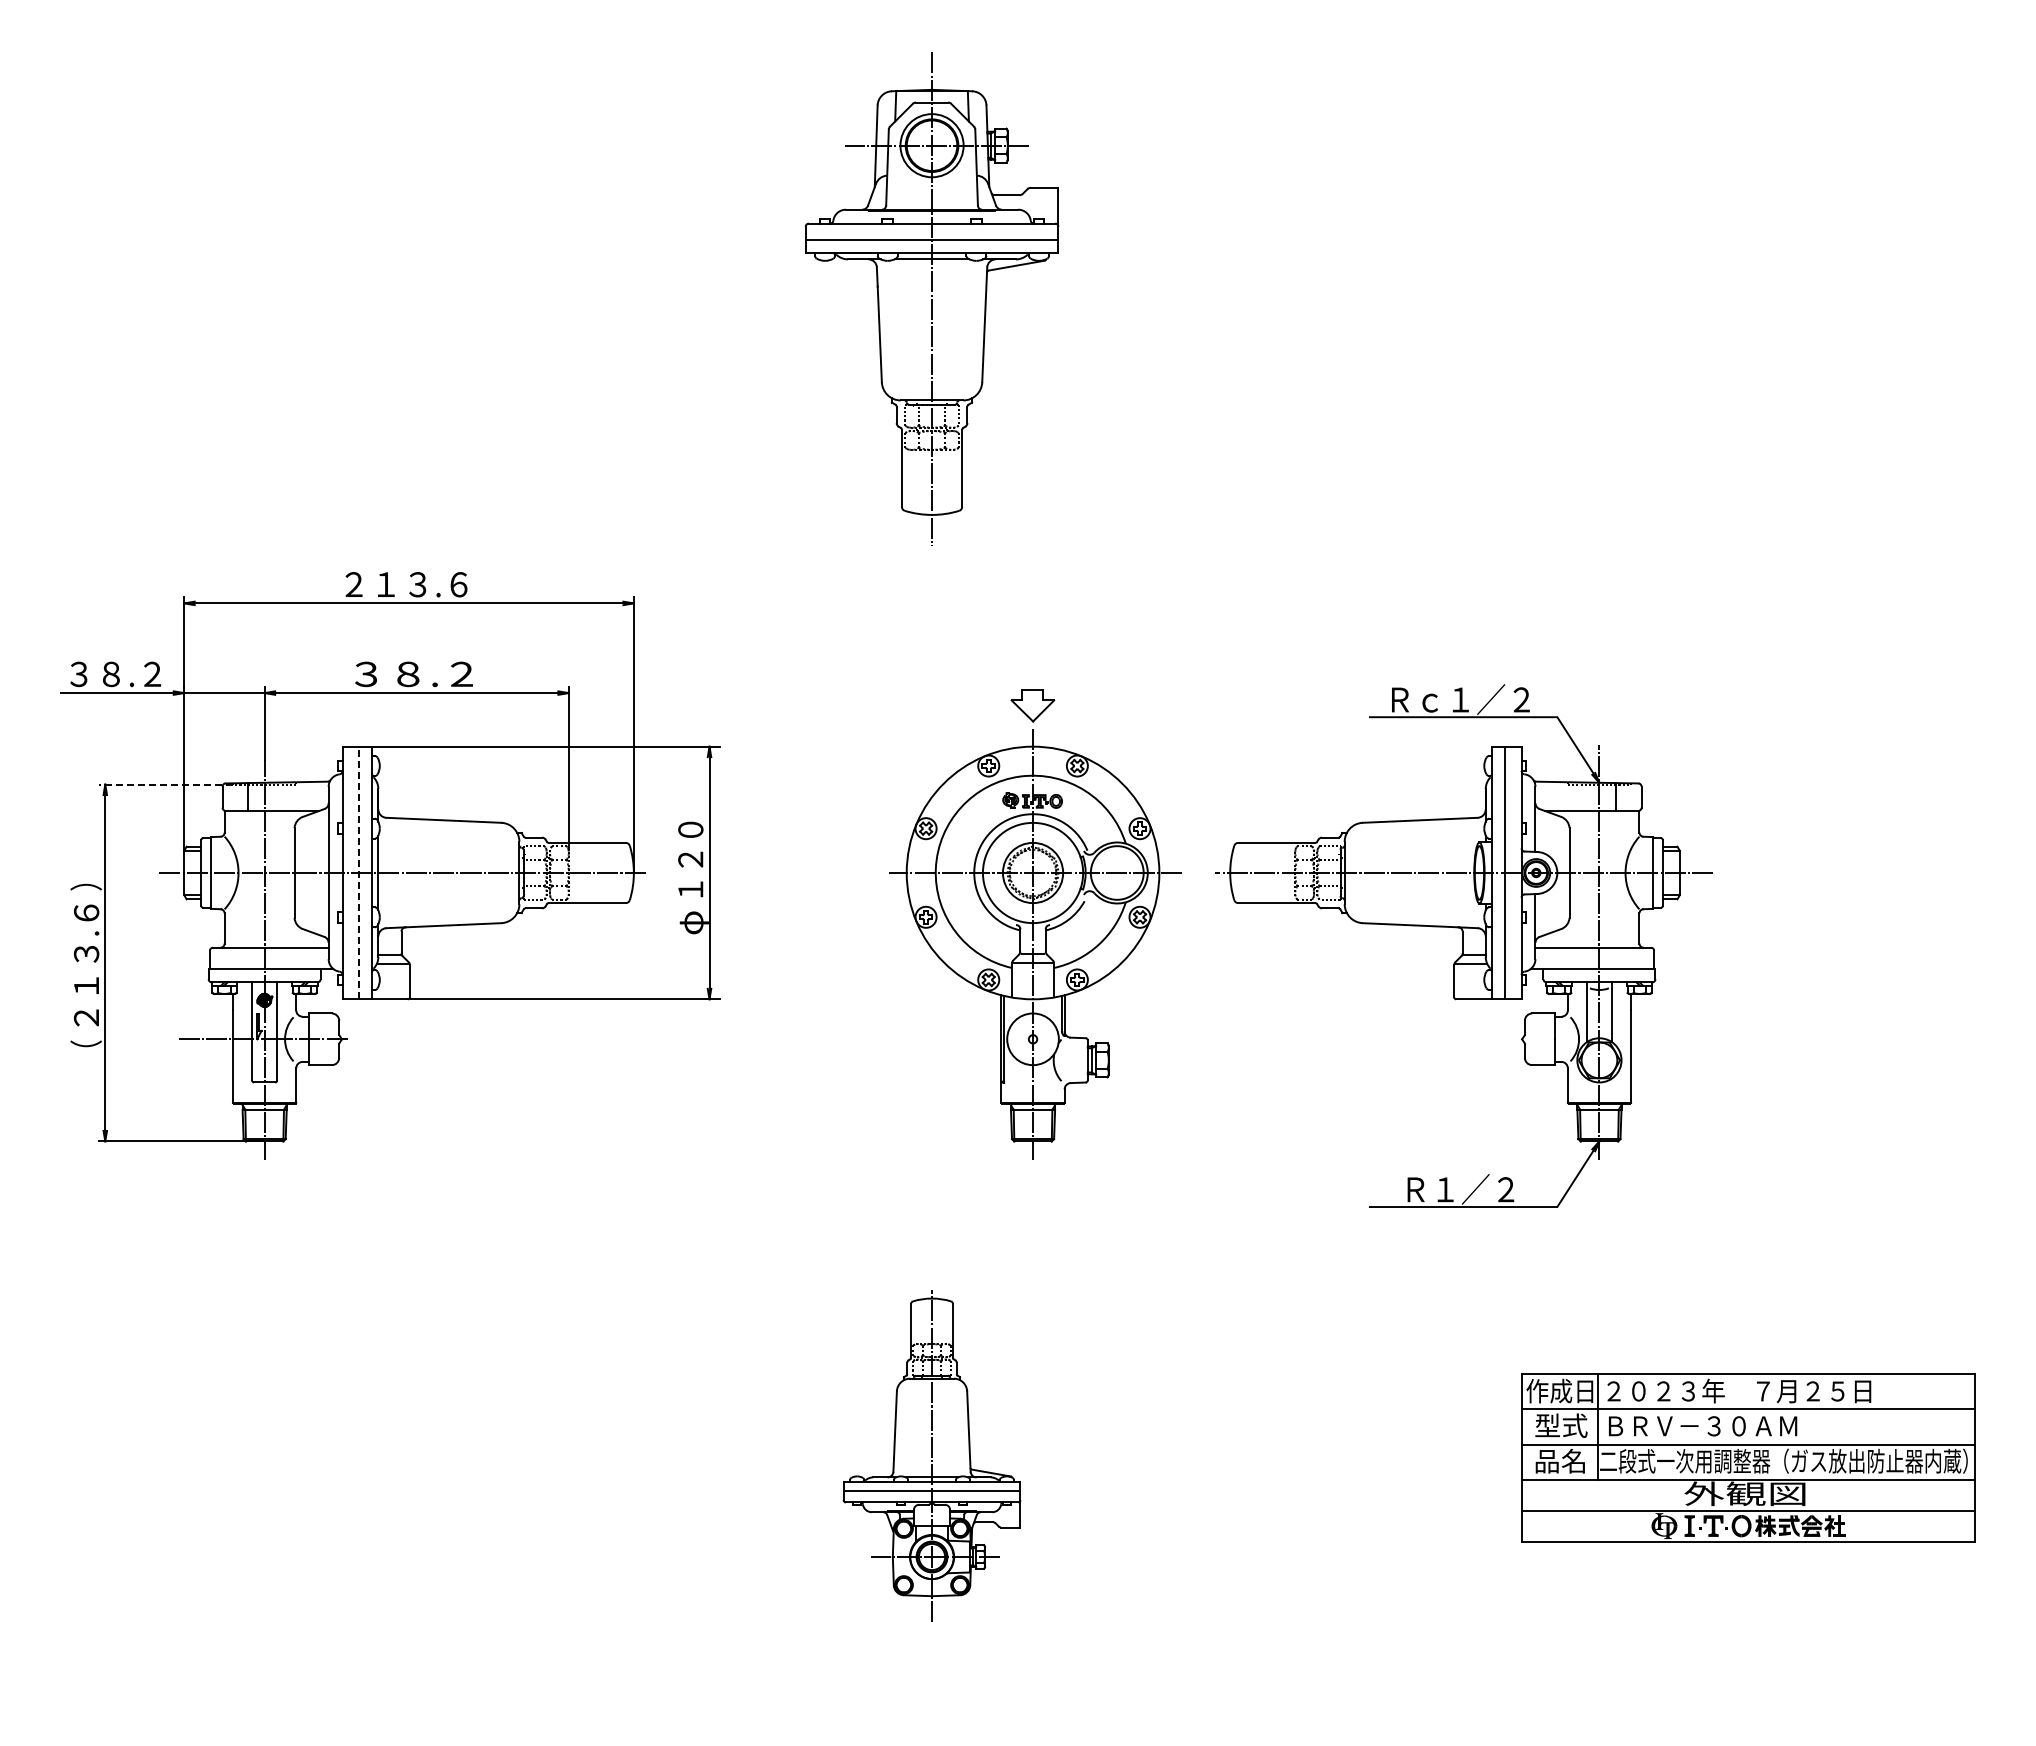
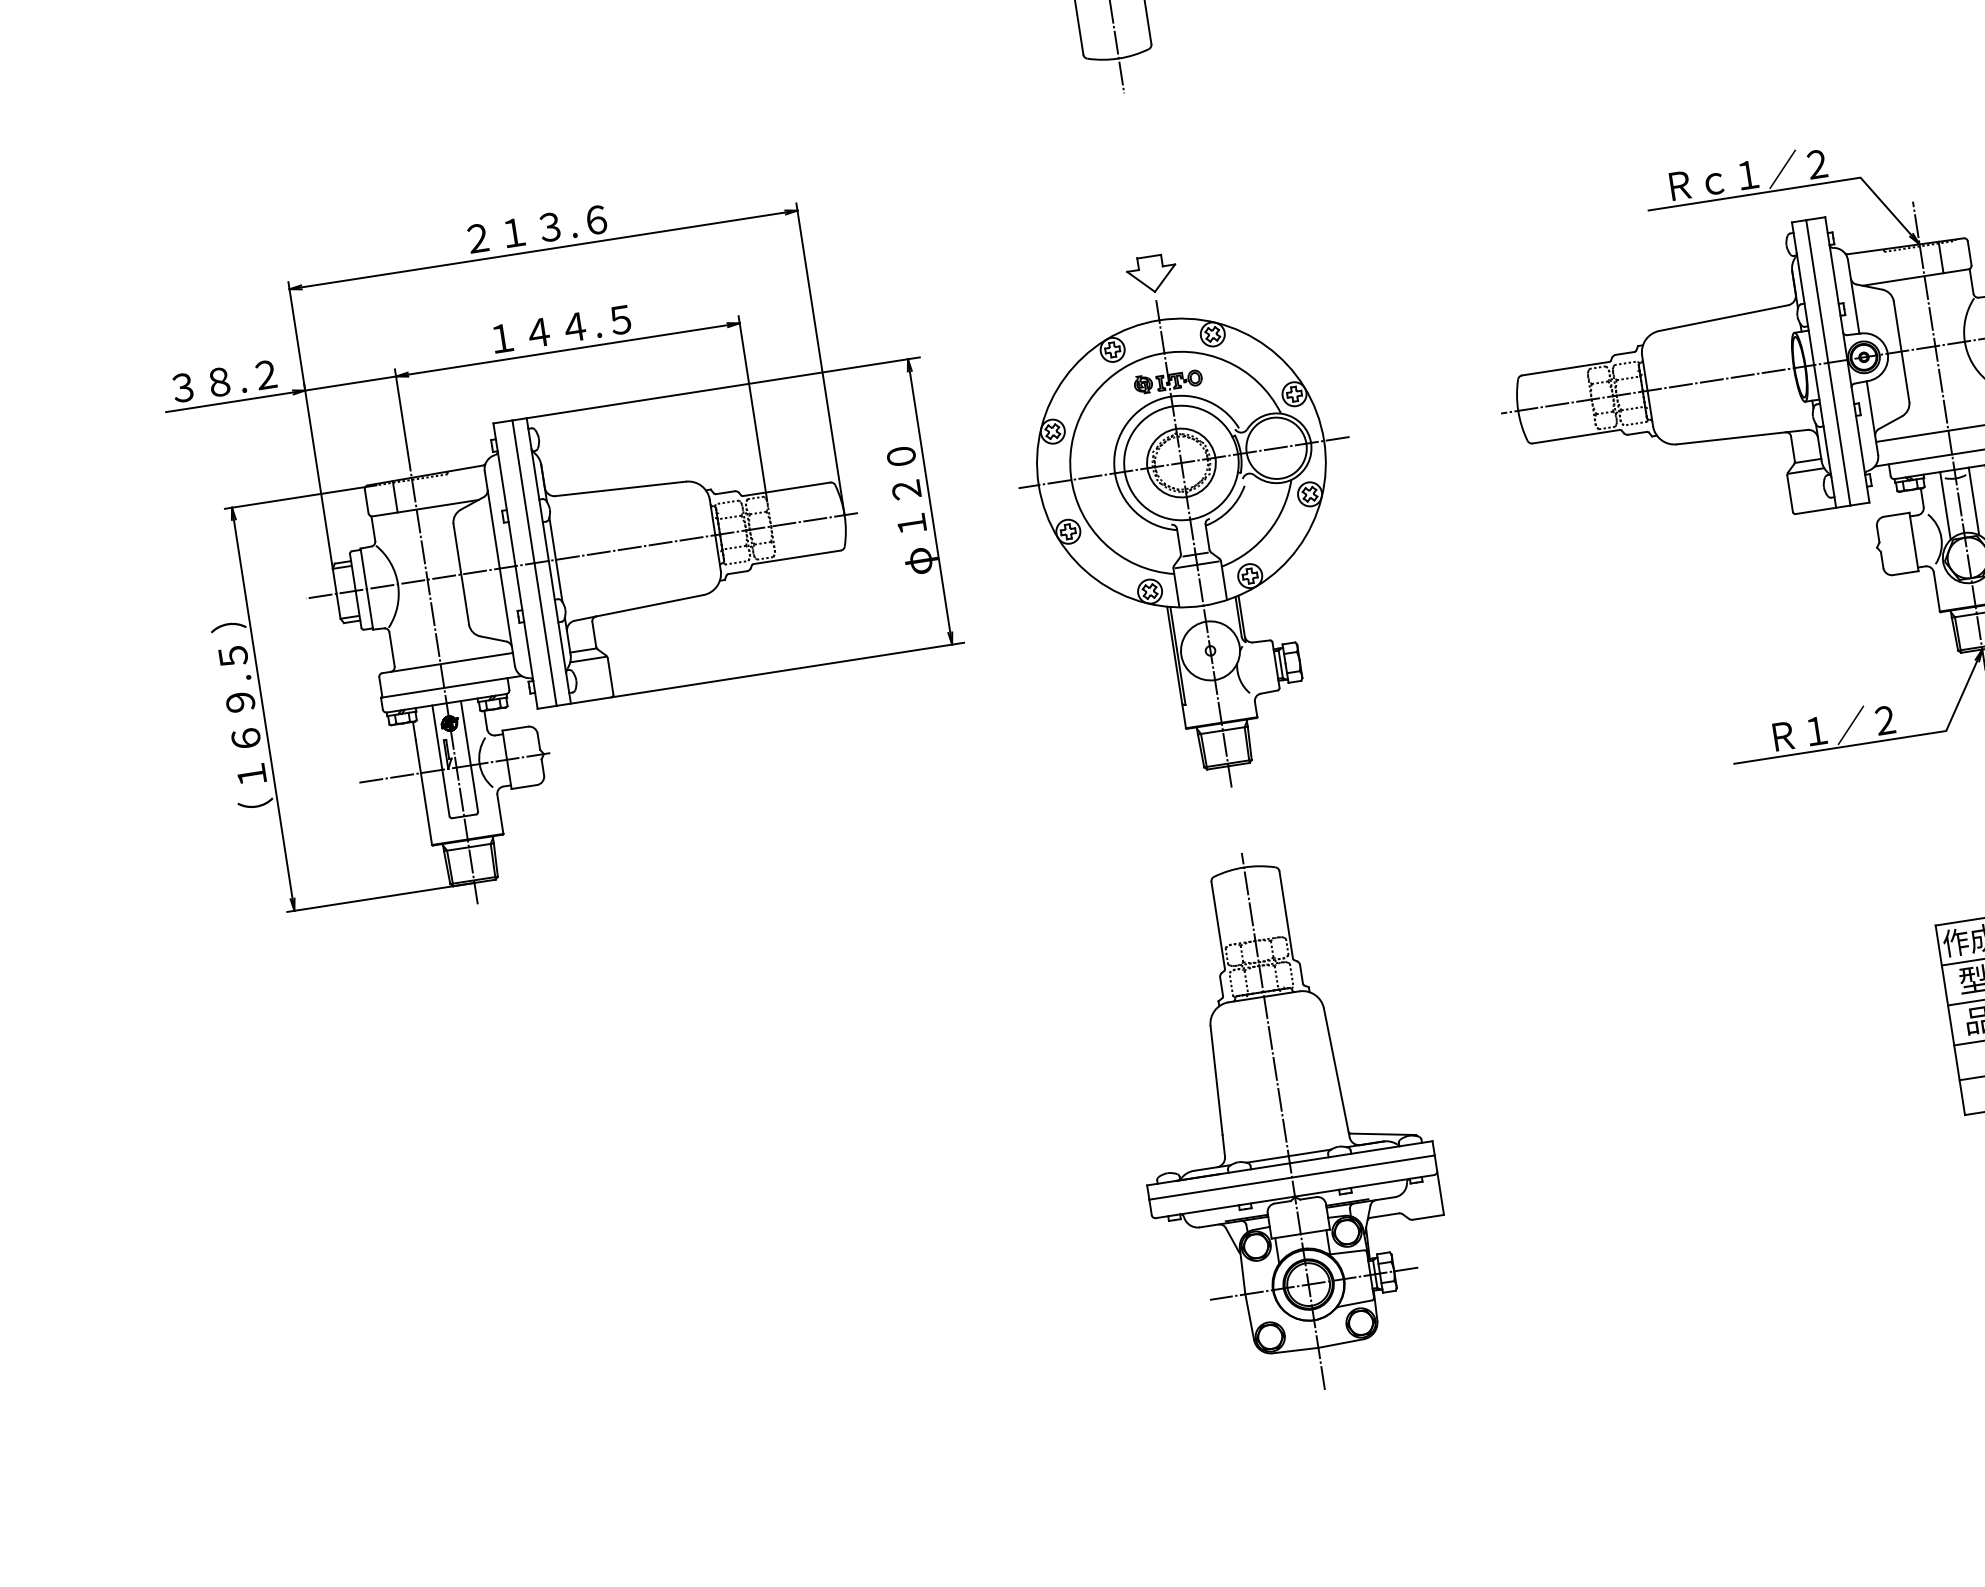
text: (413, 674) -> (560, 329), ３８.２ -> １４４.５
line: (165, 784) -> (300, 497), dashed -> solid
line: (359, 872) -> (534, 562), dashed -> solid
part: (1035, 924) -> (1193, 520), moved
text: (86, 965) -> (242, 715), ２１３.６ -> １６９.５
part: (931, 1455) -> (1282, 1121), size x1.43

